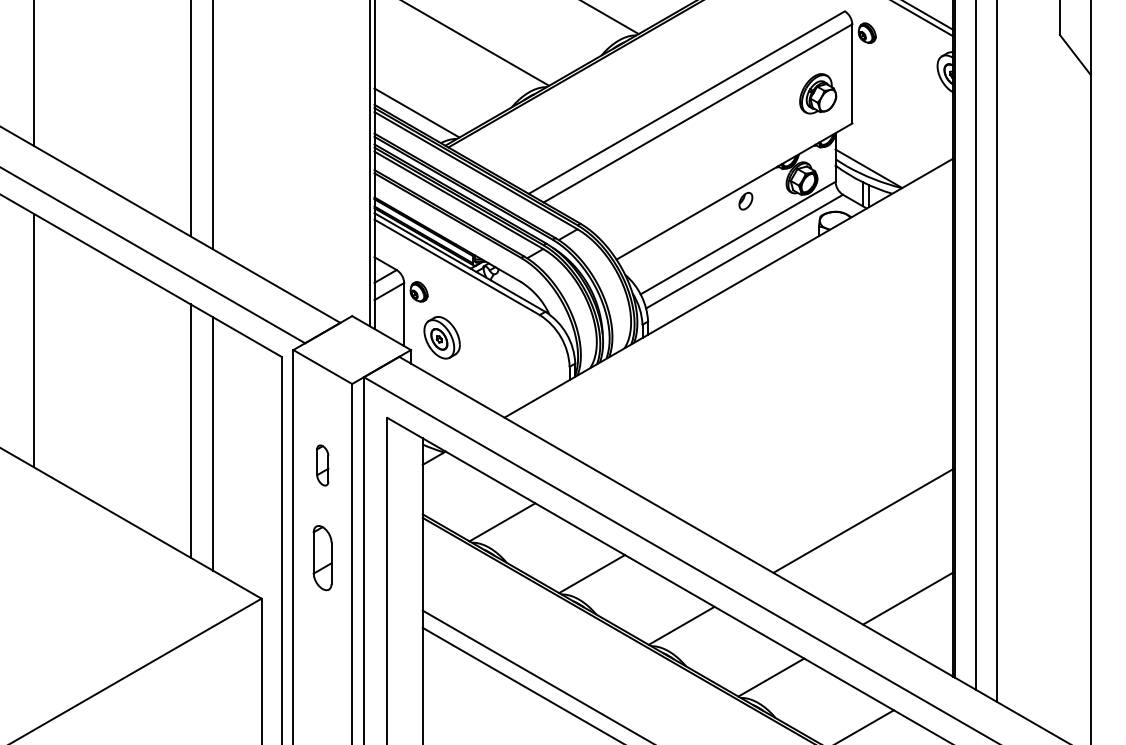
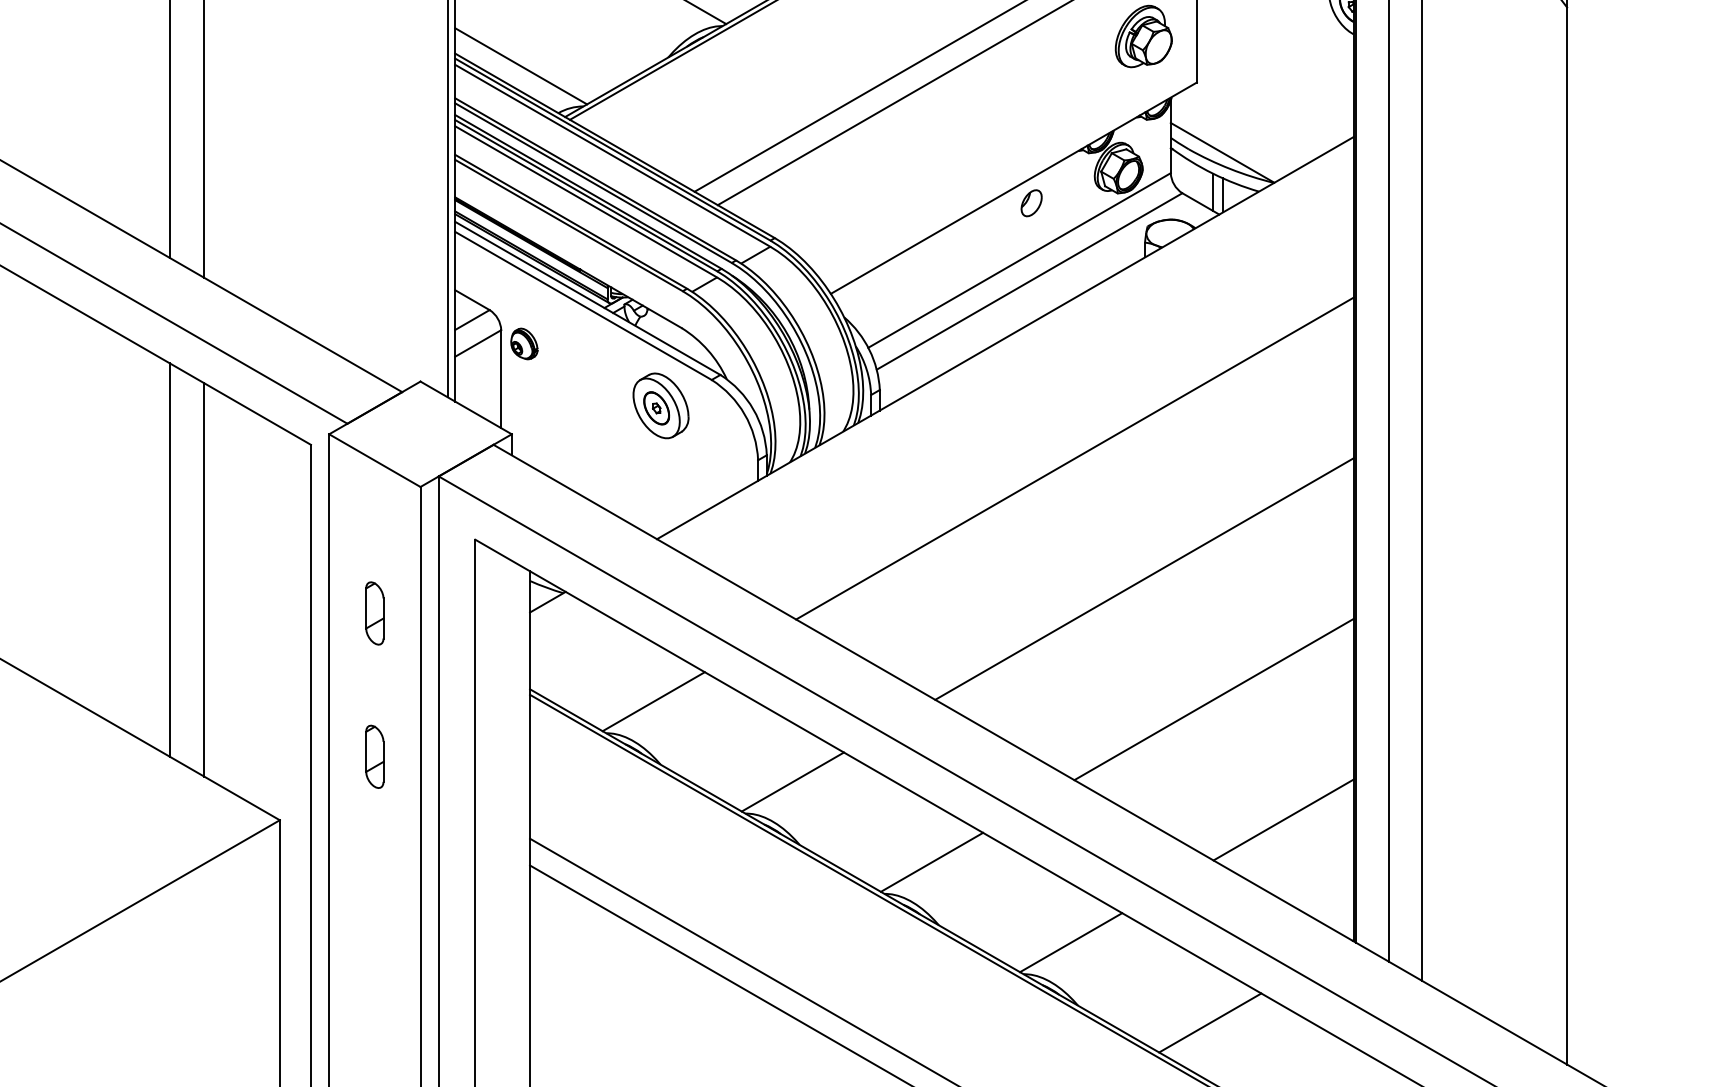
part: (441, 337) -> (660, 405), moved
line: (773, 365) -> (1074, 458), added
line: (818, 443) -> (1144, 579), added
part: (322, 557) -> (374, 756), size x0.62

